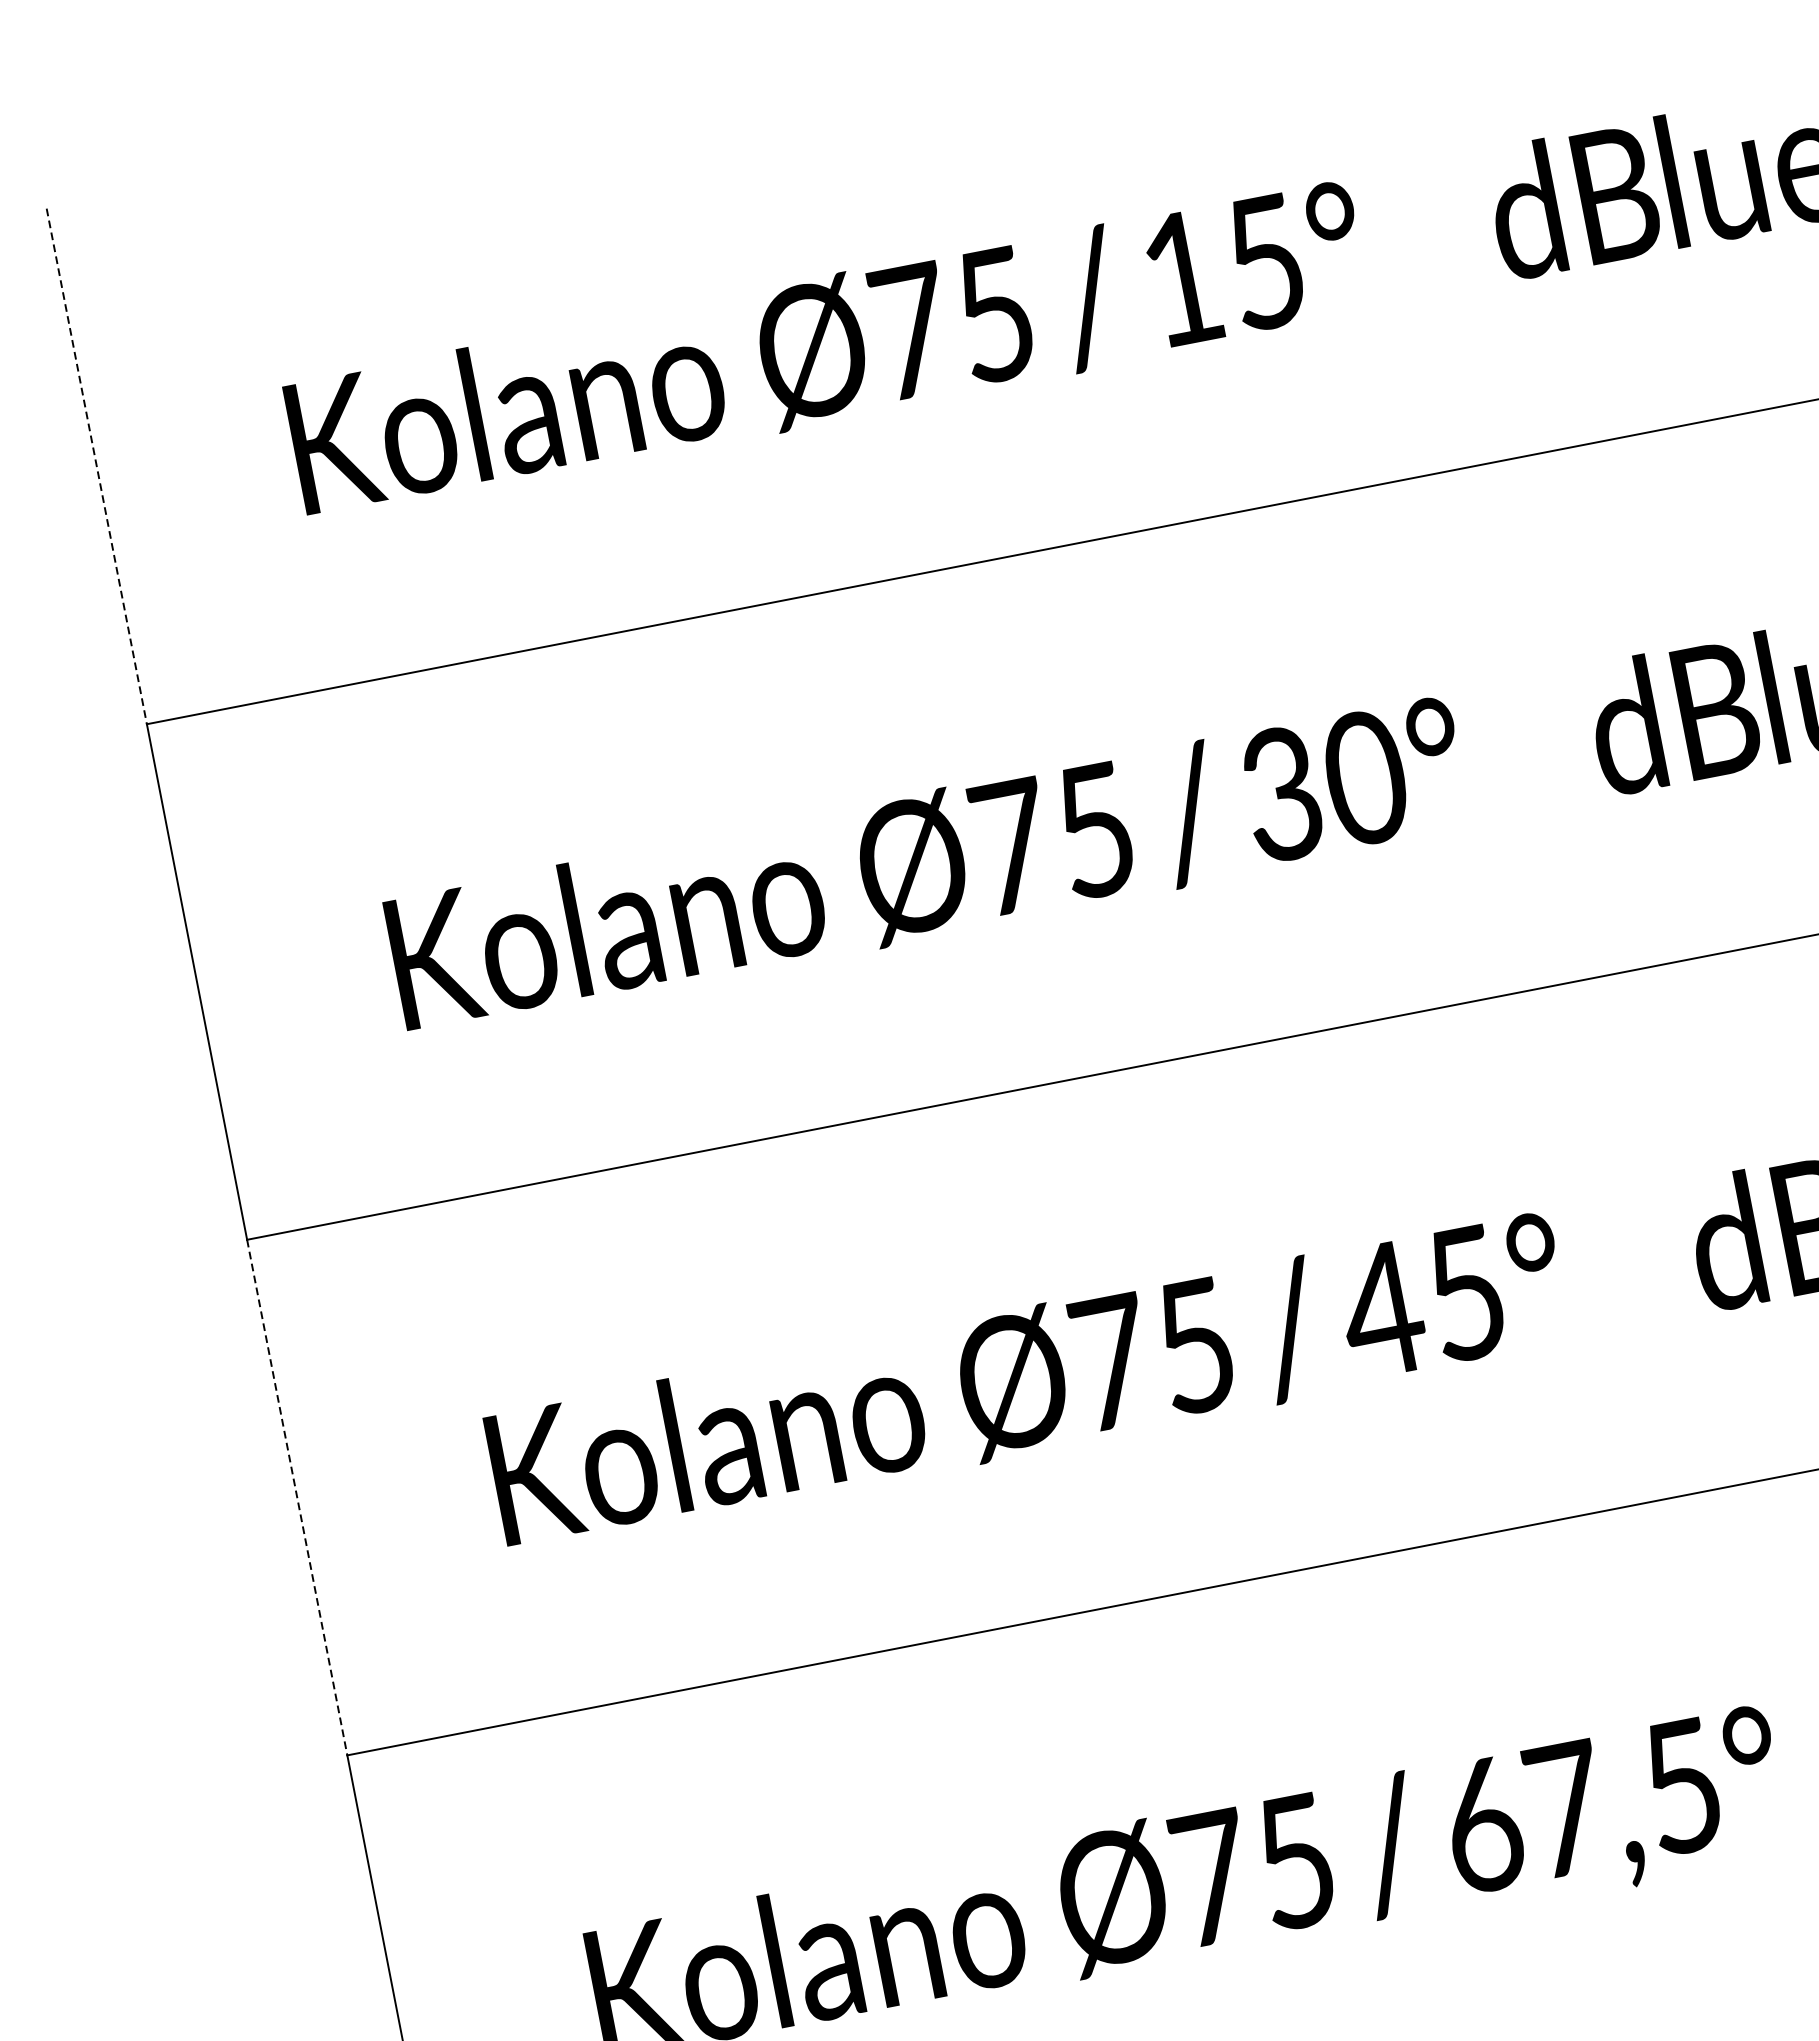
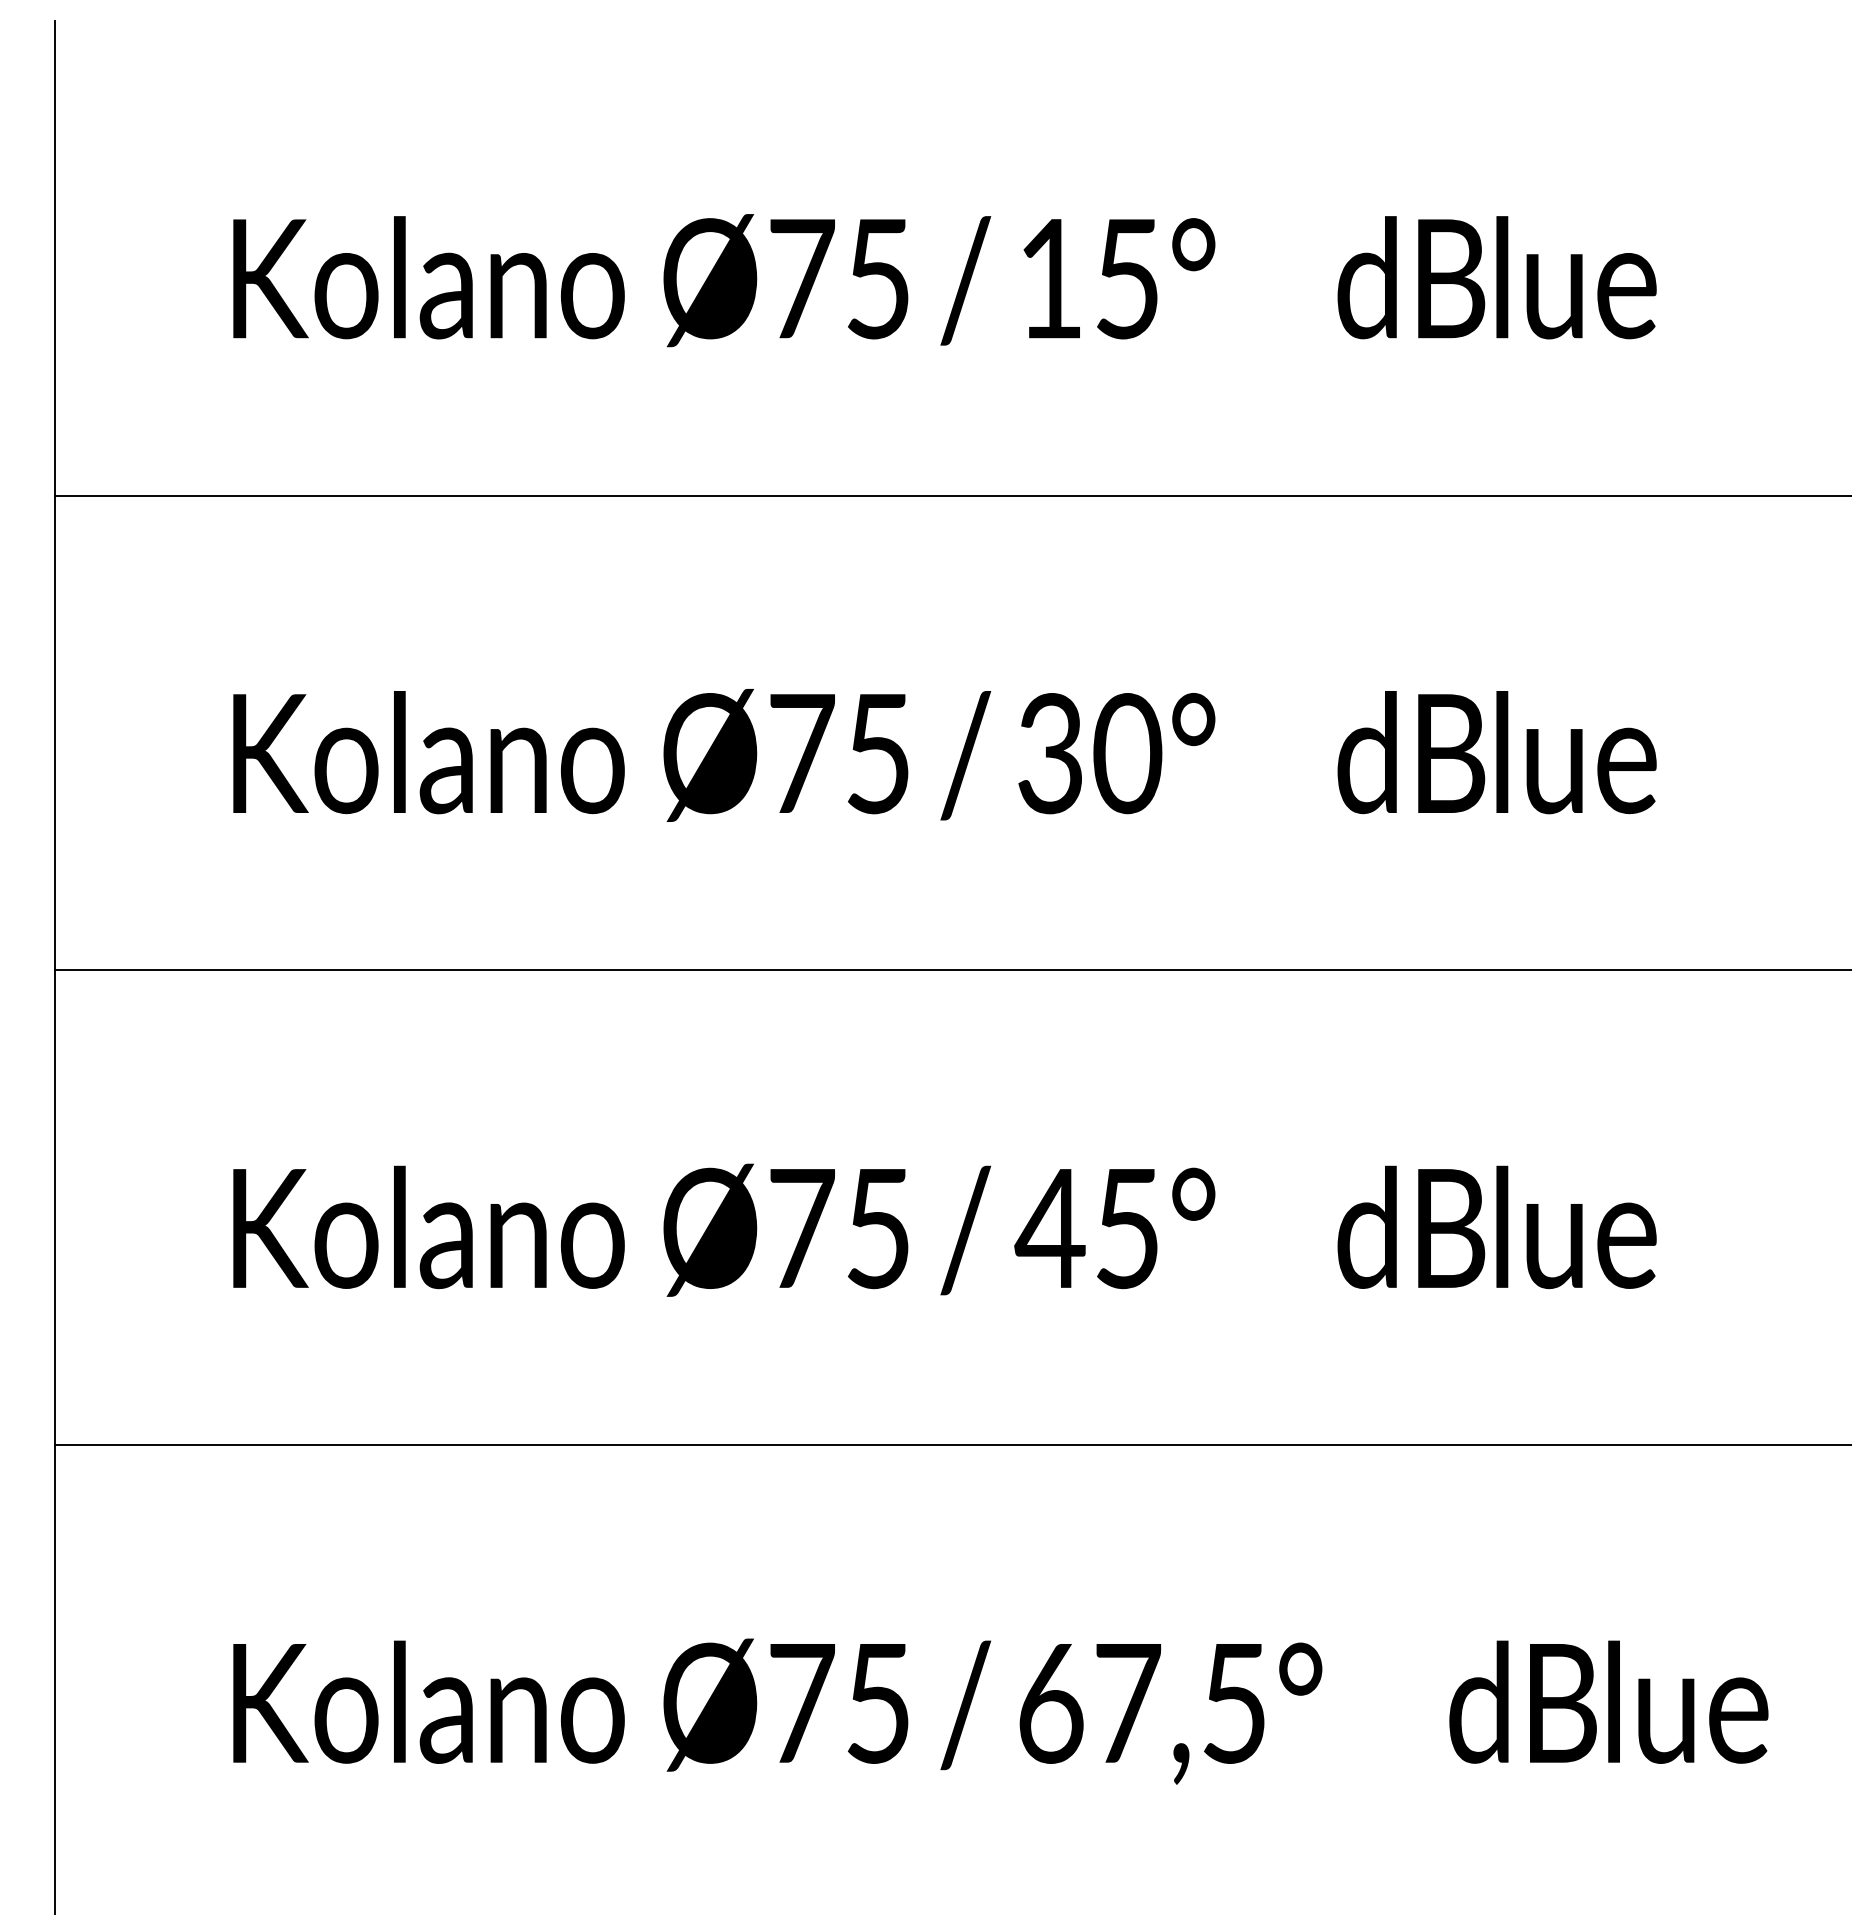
line: (97, 466) -> (55, 258), dashed -> solid
line: (297, 1498) -> (55, 1208), dashed -> solid

